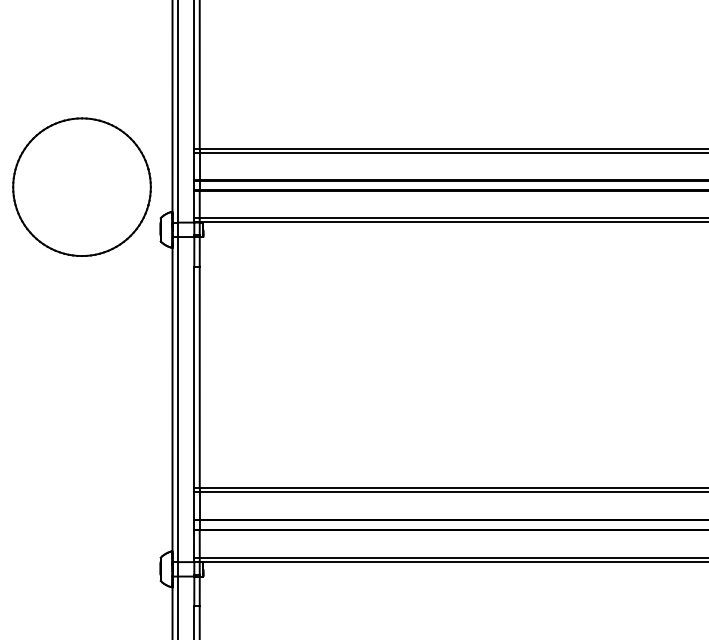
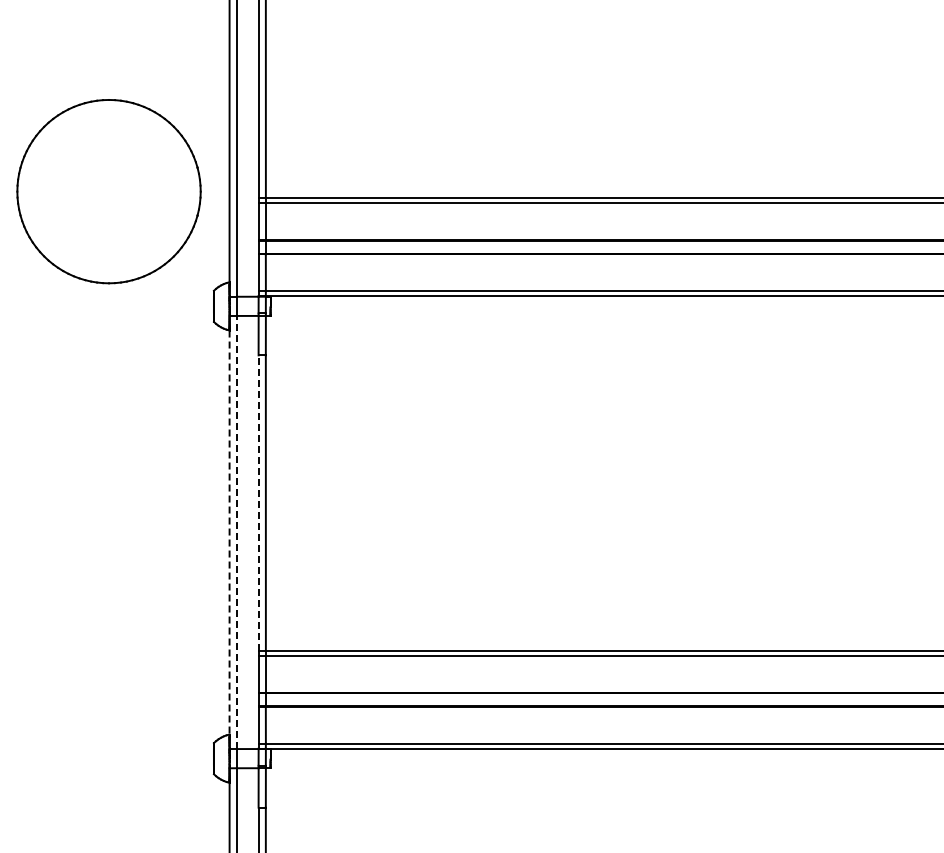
part: (81, 187) -> (108, 191), moved
line: (194, 377) -> (258, 503), solid -> dashed
line: (177, 399) -> (236, 532), solid -> dashed
line: (172, 400) -> (229, 533), solid -> dashed

